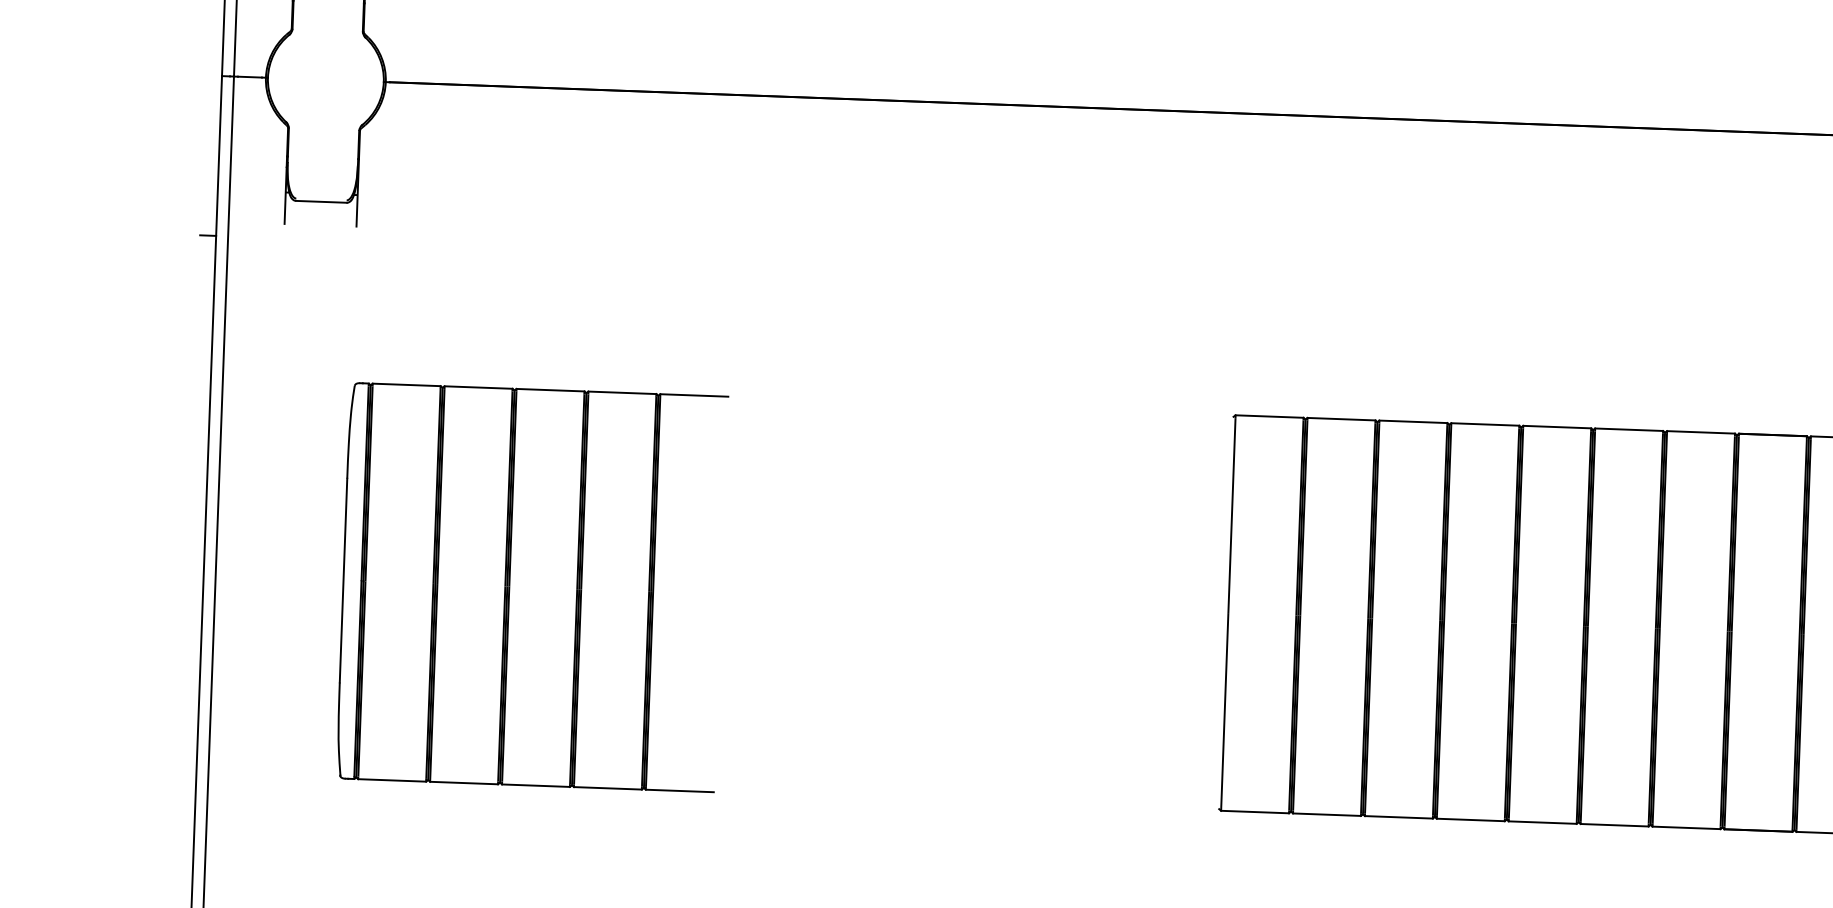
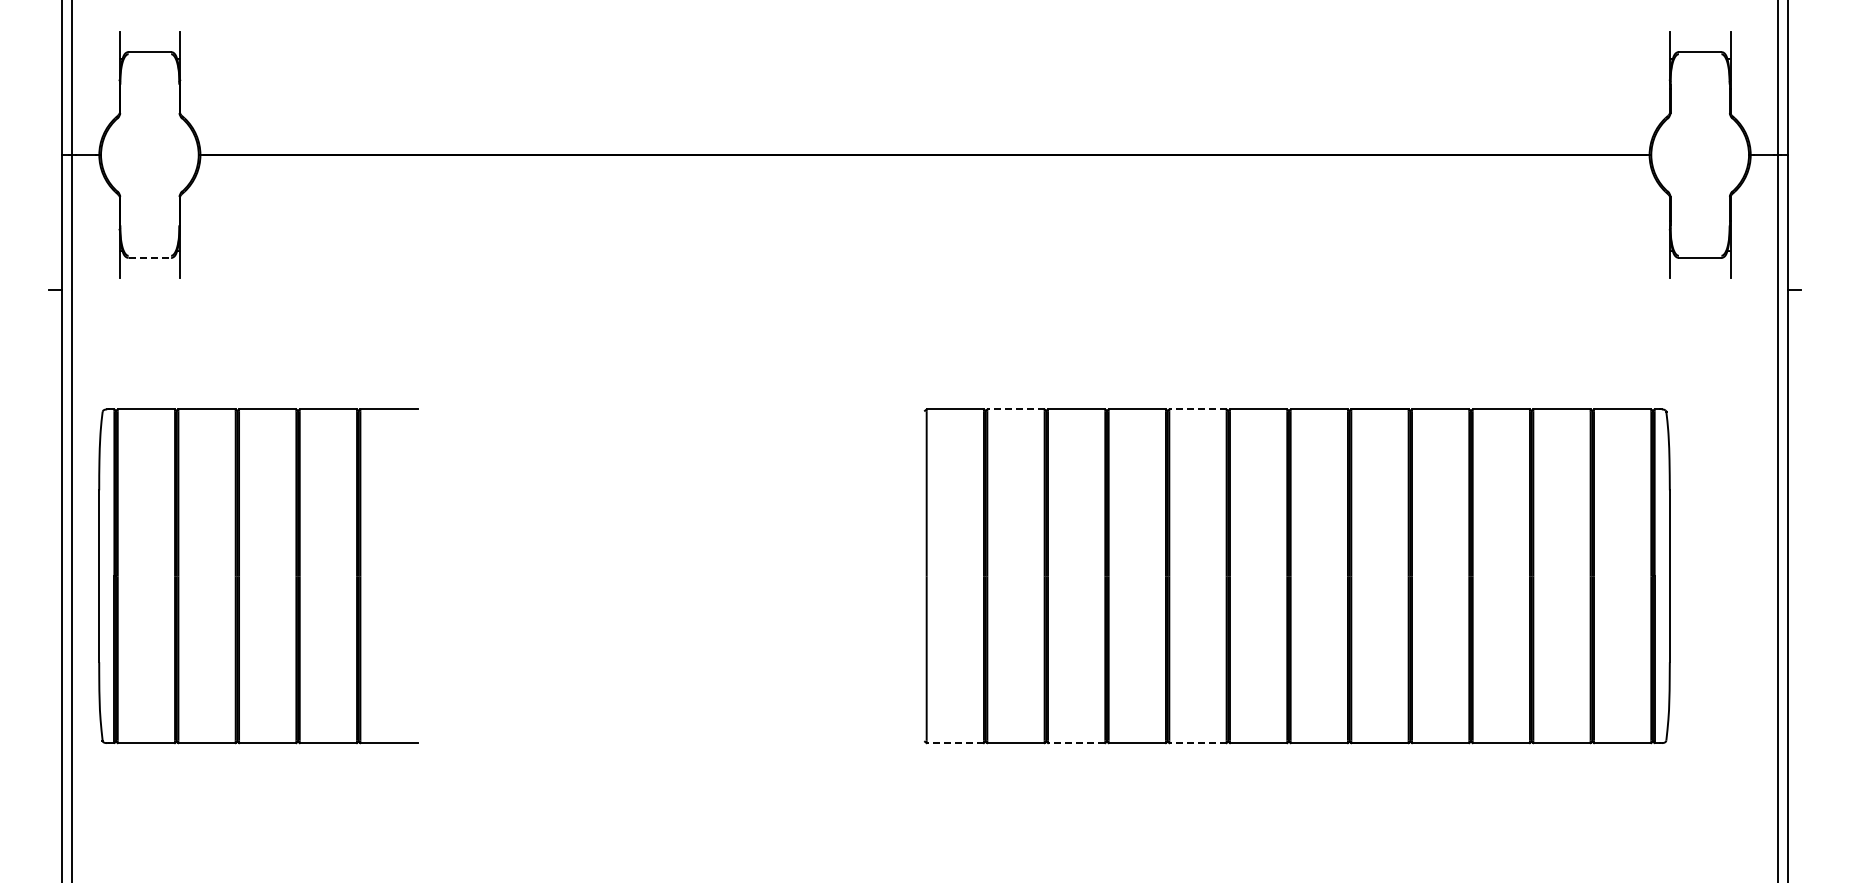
line: (322, 201) -> (150, 257), solid -> dashed
line: (1340, 419) -> (1015, 409), solid -> dashed
line: (1556, 427) -> (1197, 409), solid -> dashed
part: (532, 587) -> (258, 576), moved
line: (1255, 812) -> (955, 743), solid -> dashed
line: (1398, 817) -> (1076, 743), solid -> dashed
line: (1542, 823) -> (1197, 743), solid -> dashed

